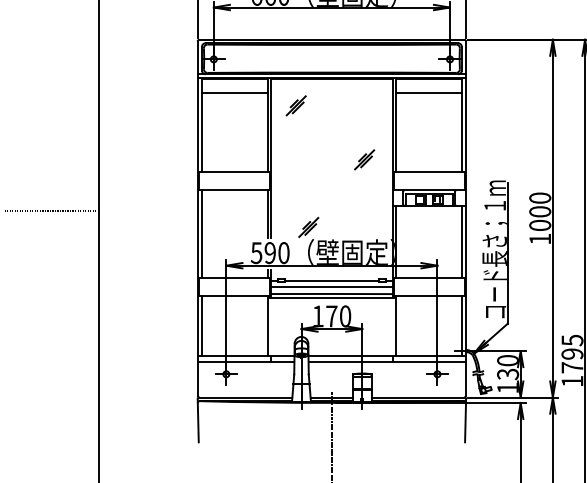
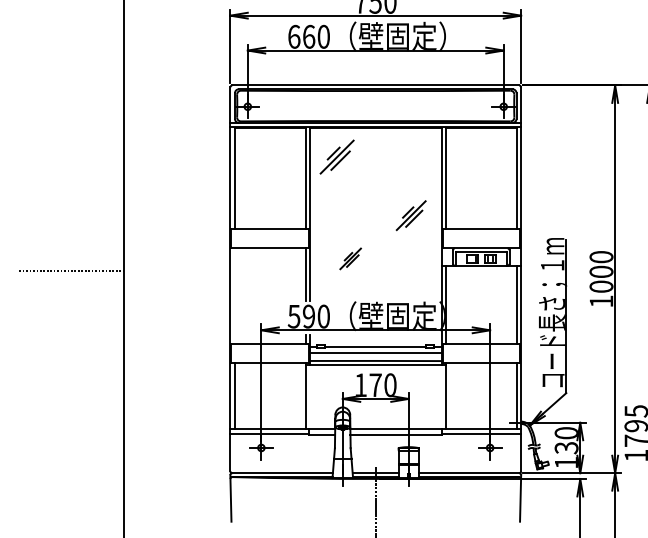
line: (233, 93) -> (269, 143), removed
line: (428, 93) -> (480, 143), removed
part: (295, 105) -> (336, 156), size x1.6
part: (363, 159) -> (410, 215), size x1.4
part: (308, 227) -> (350, 258), moved
line: (201, 233) -> (234, 295), removed

